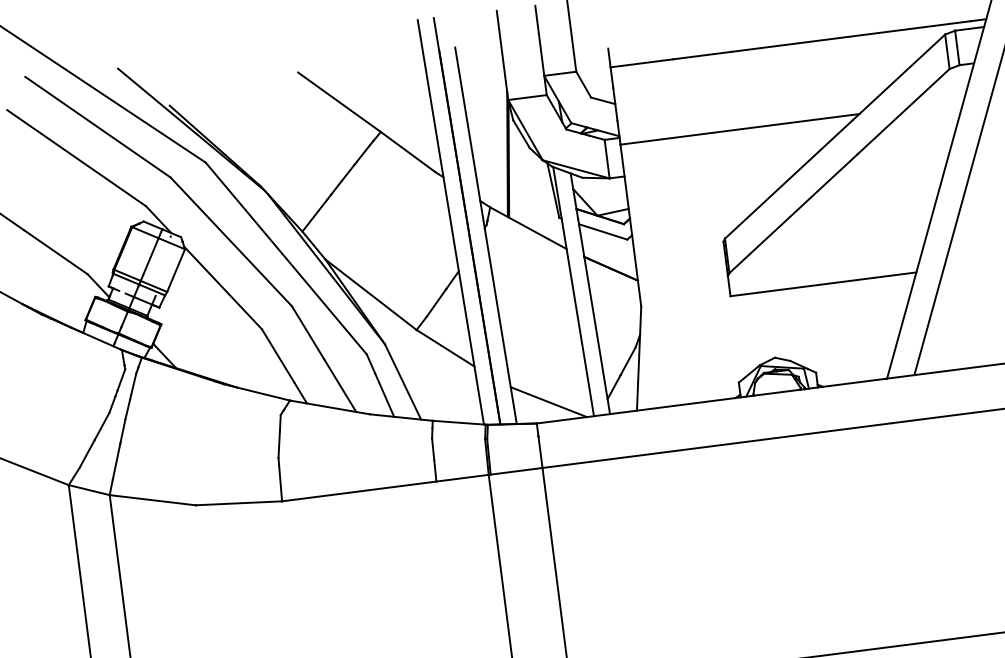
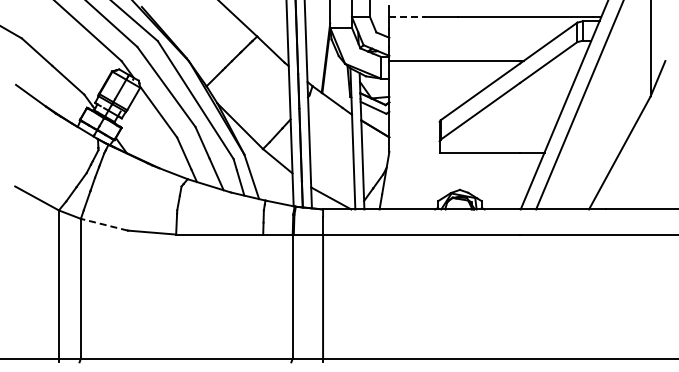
line: (642, 64) -> (407, 17), solid -> dashed
line: (151, 499) -> (103, 224), solid -> dashed

